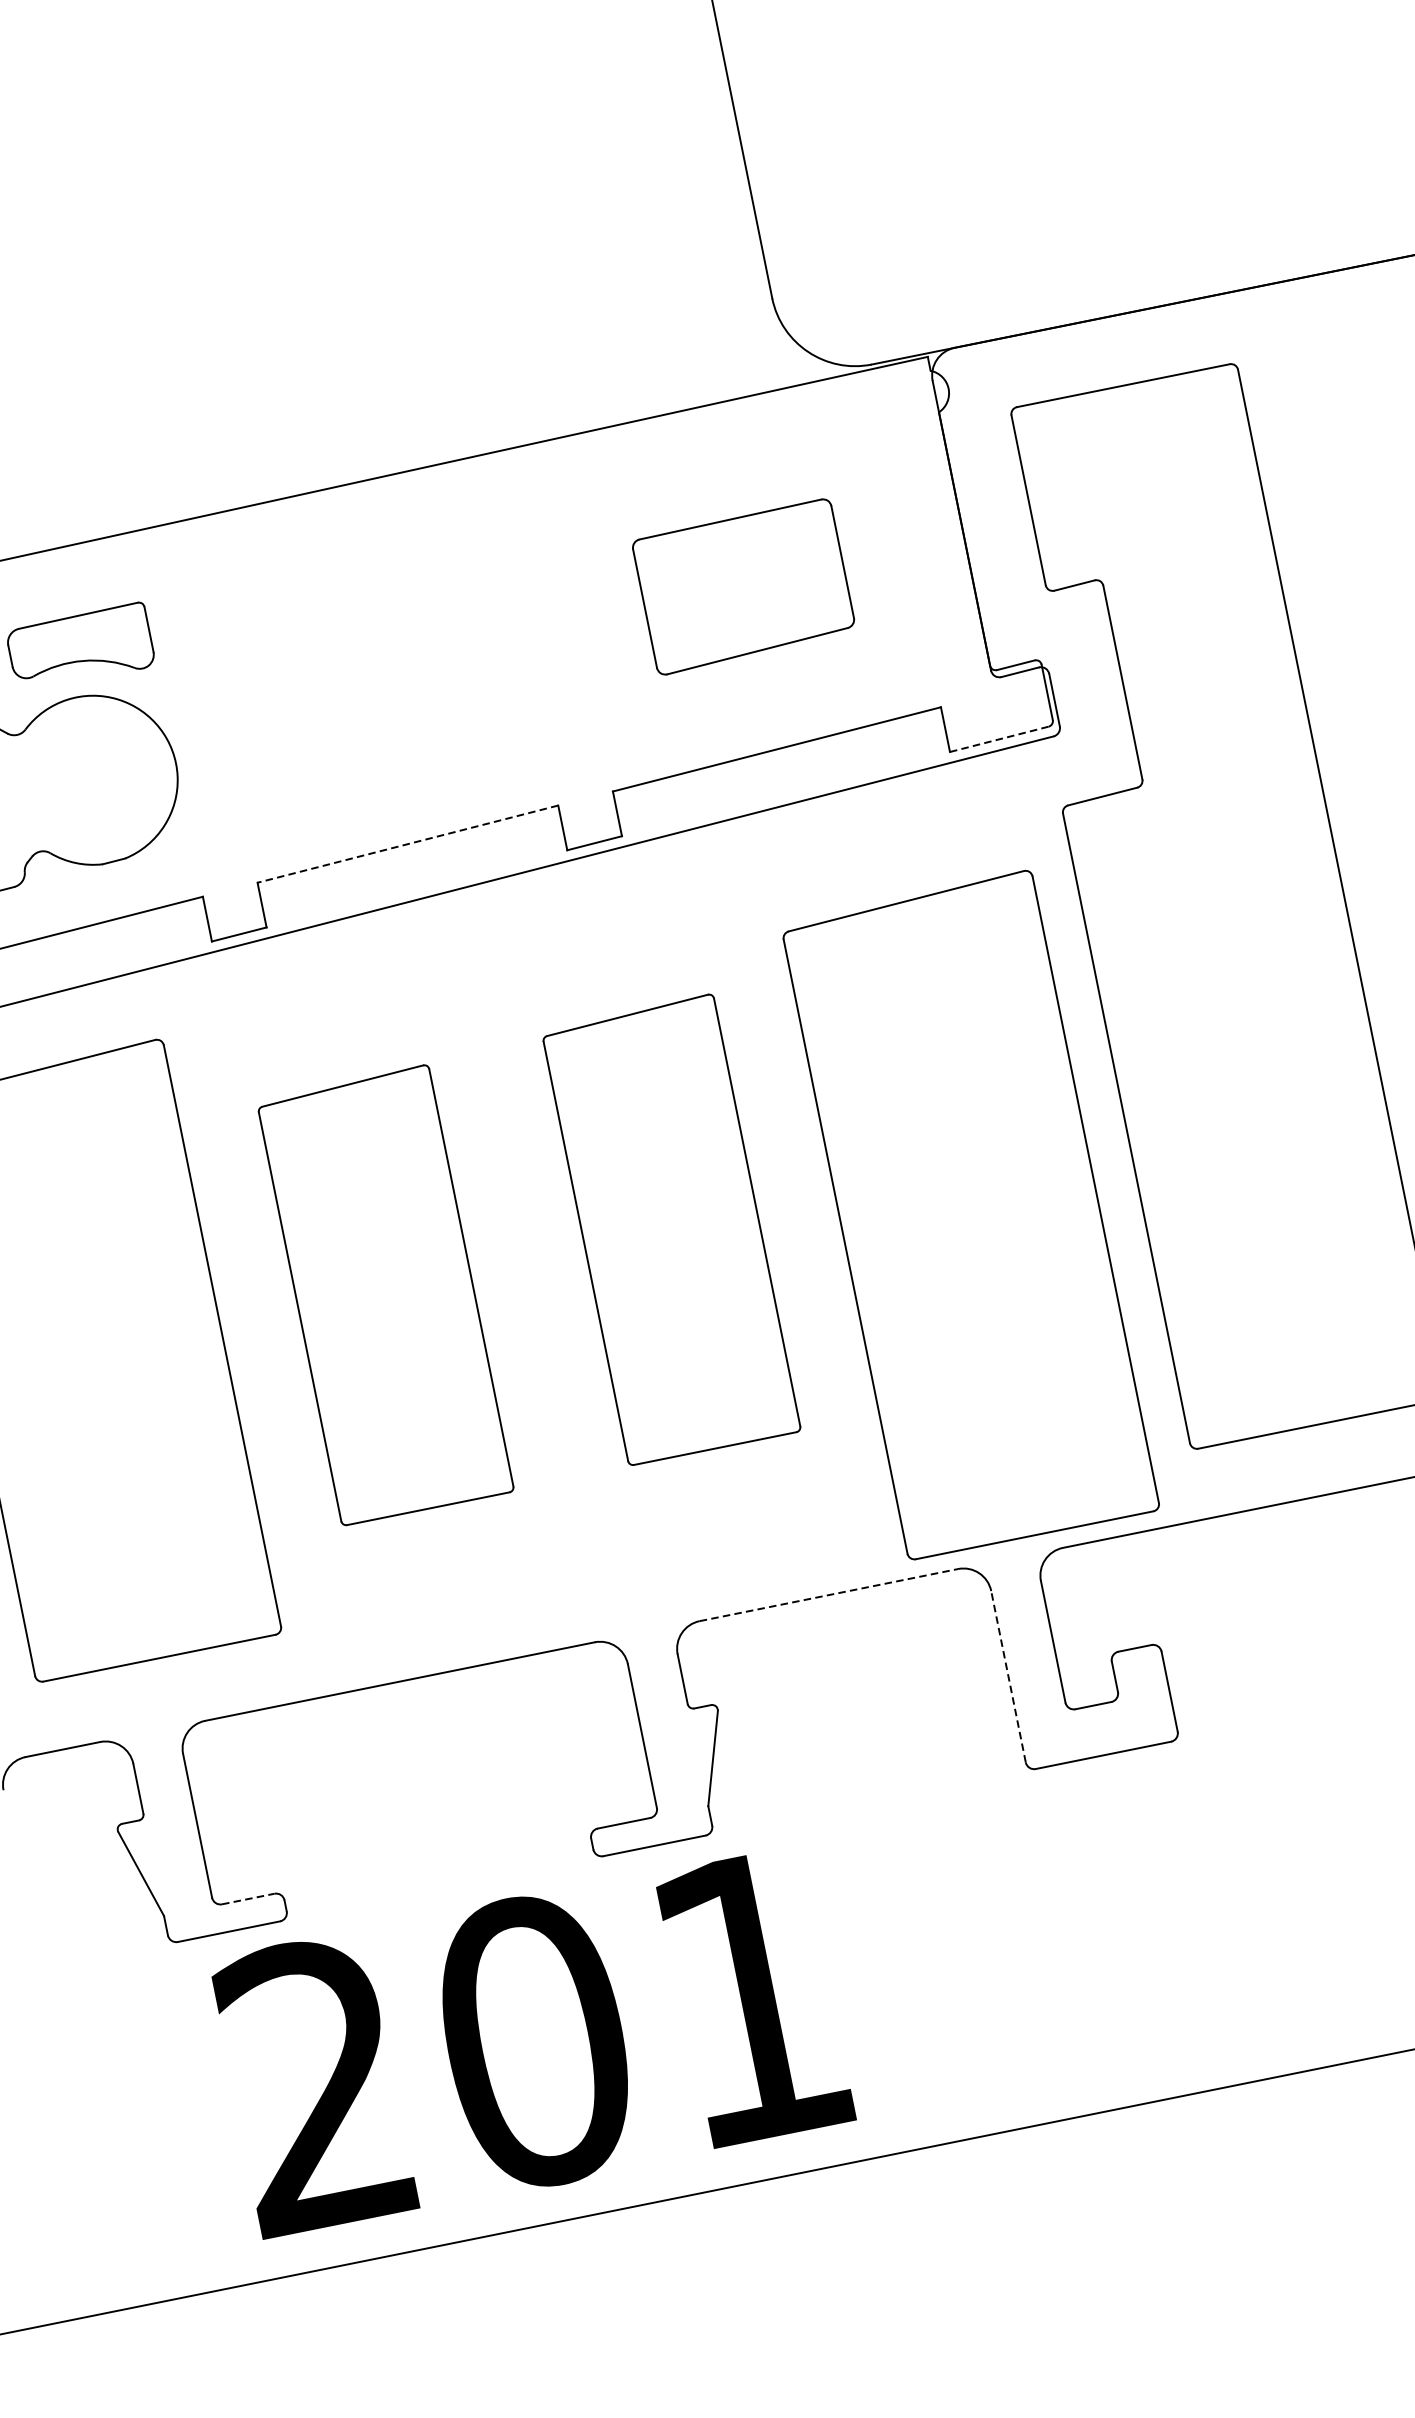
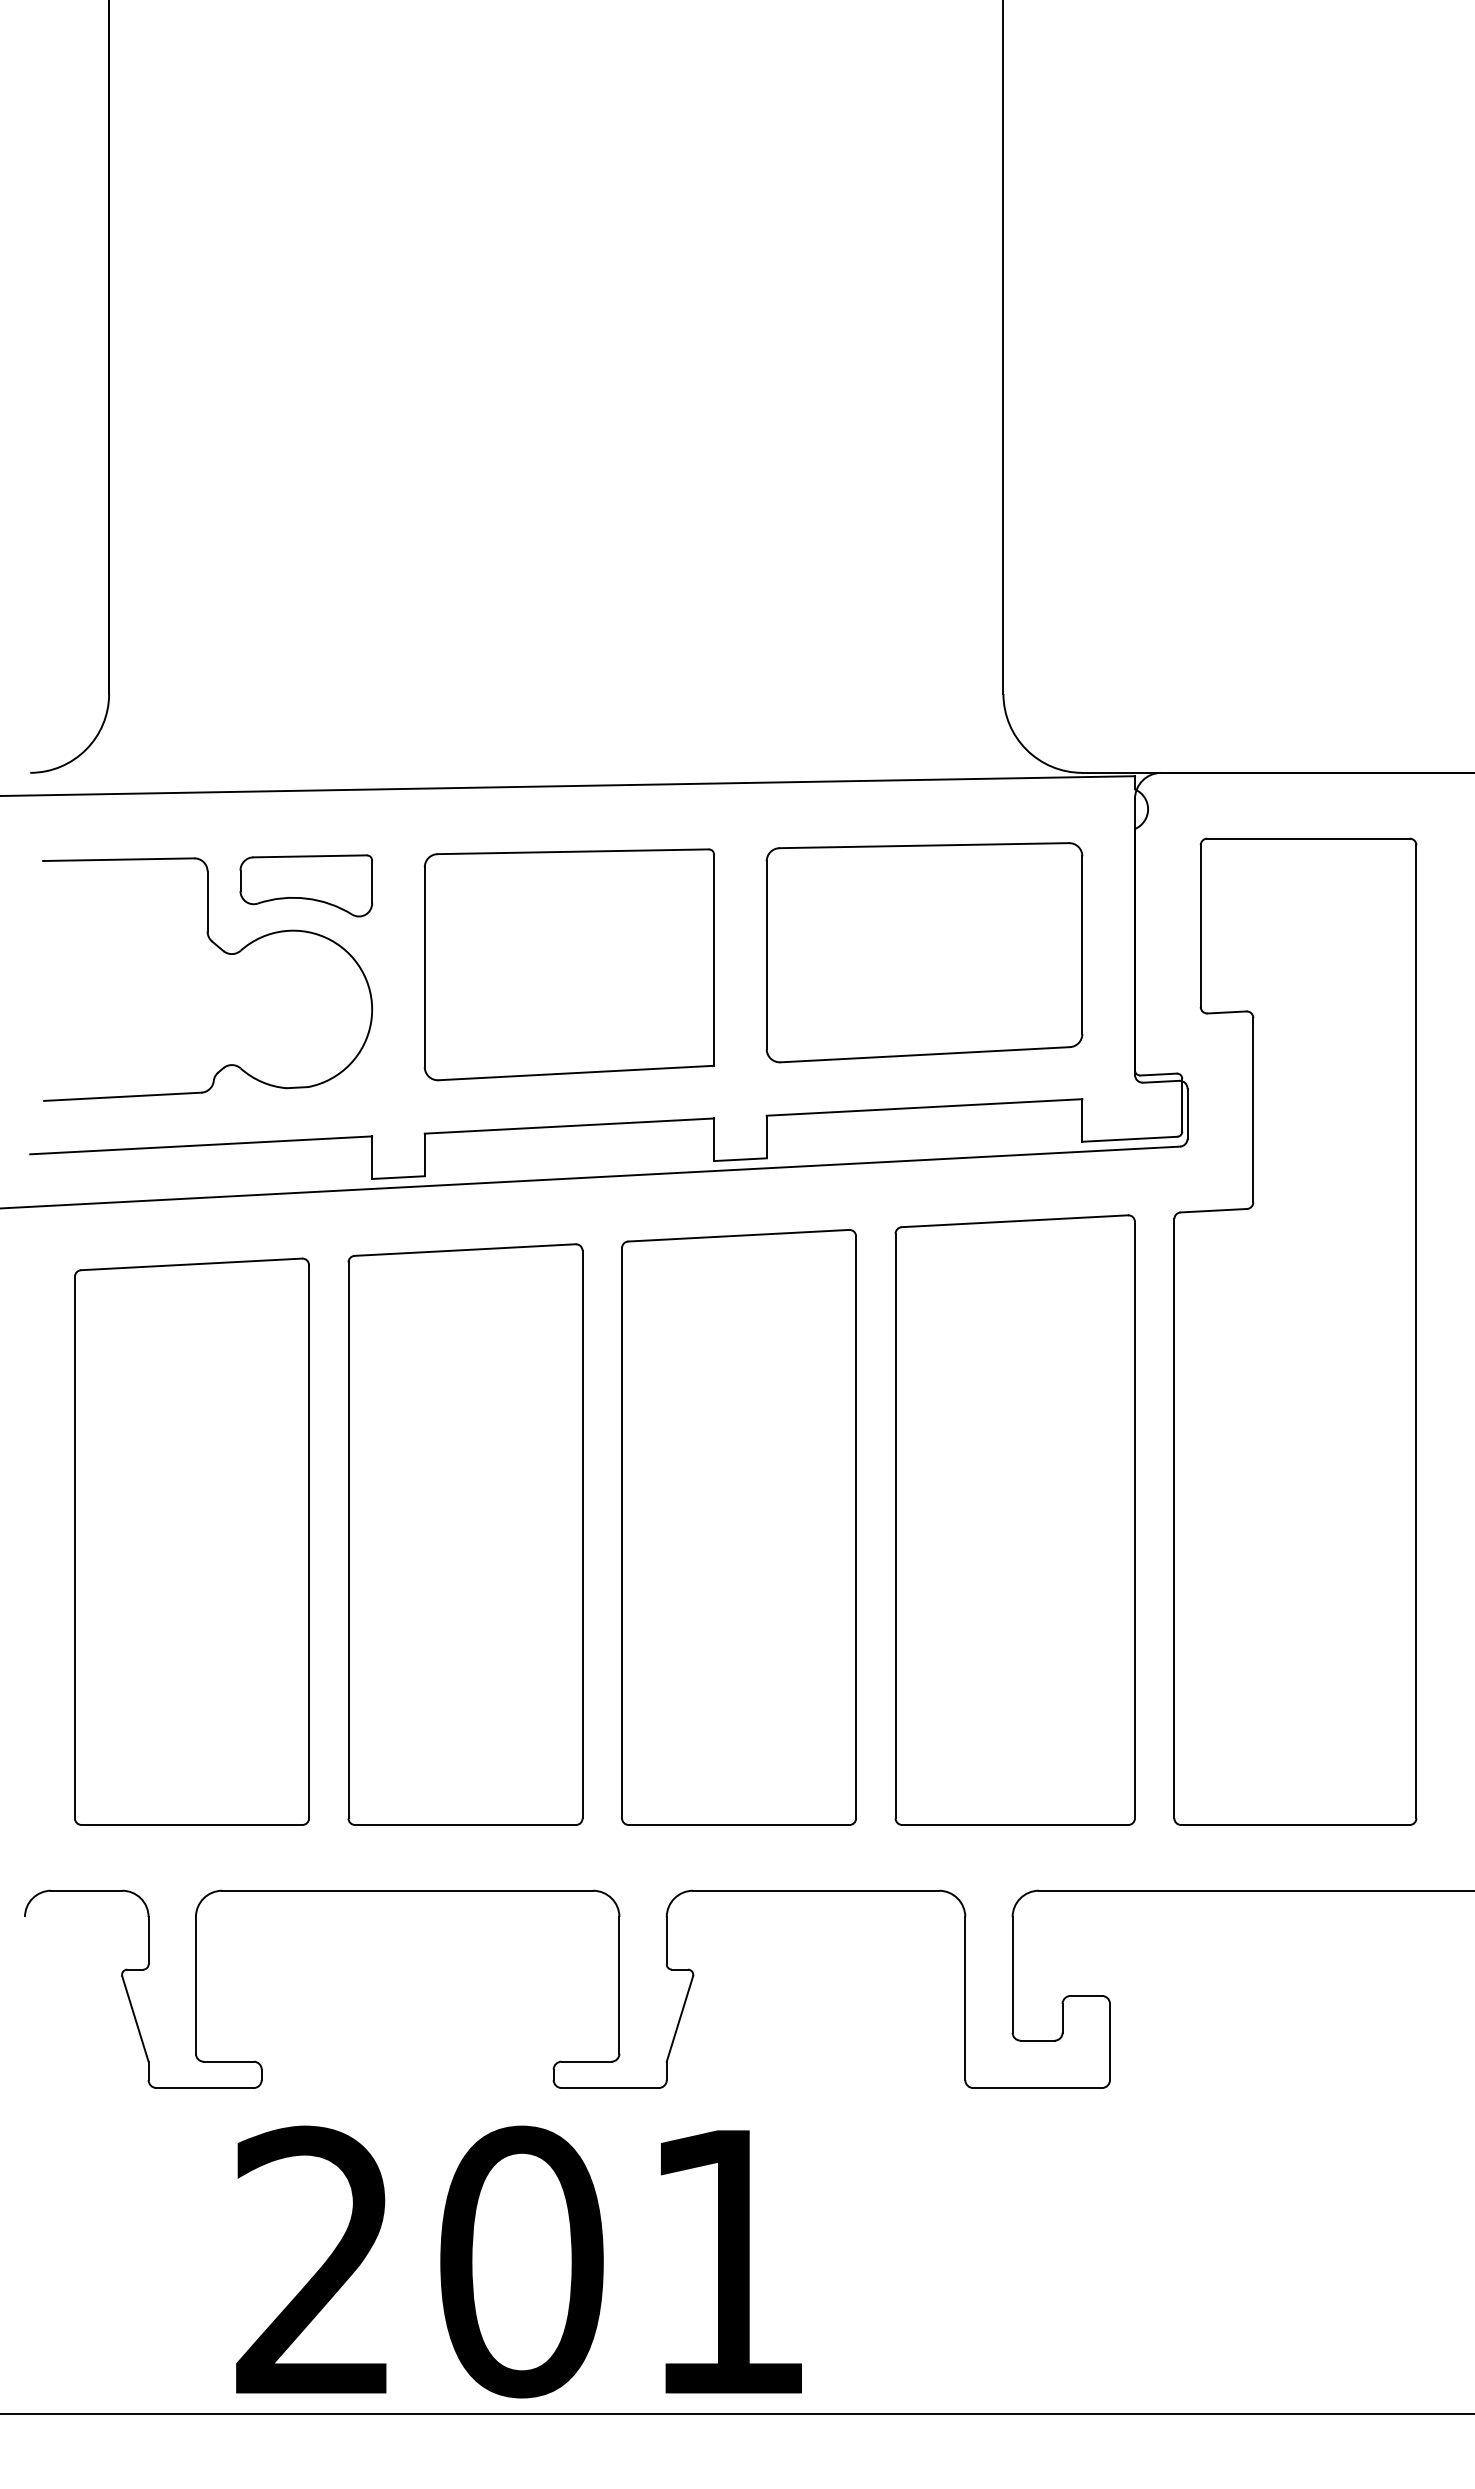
part: (744, 586) -> (924, 952), size x1.67
part: (372, 674) -> (568, 964), added
line: (999, 739) -> (1129, 1139), dashed -> solid
line: (408, 844) -> (569, 1126), dashed -> solid
part: (969, 1214) -> (1014, 1519), moved
part: (670, 1229) -> (738, 1527), size x1.43
part: (385, 1295) -> (465, 1534), size x1.43
line: (829, 1594) -> (816, 1890), dashed -> solid
line: (1008, 1676) -> (965, 1998), dashed -> solid
line: (247, 1898) -> (228, 2061), dashed -> solid
text: (531, 2041) -> (518, 2261), moved

